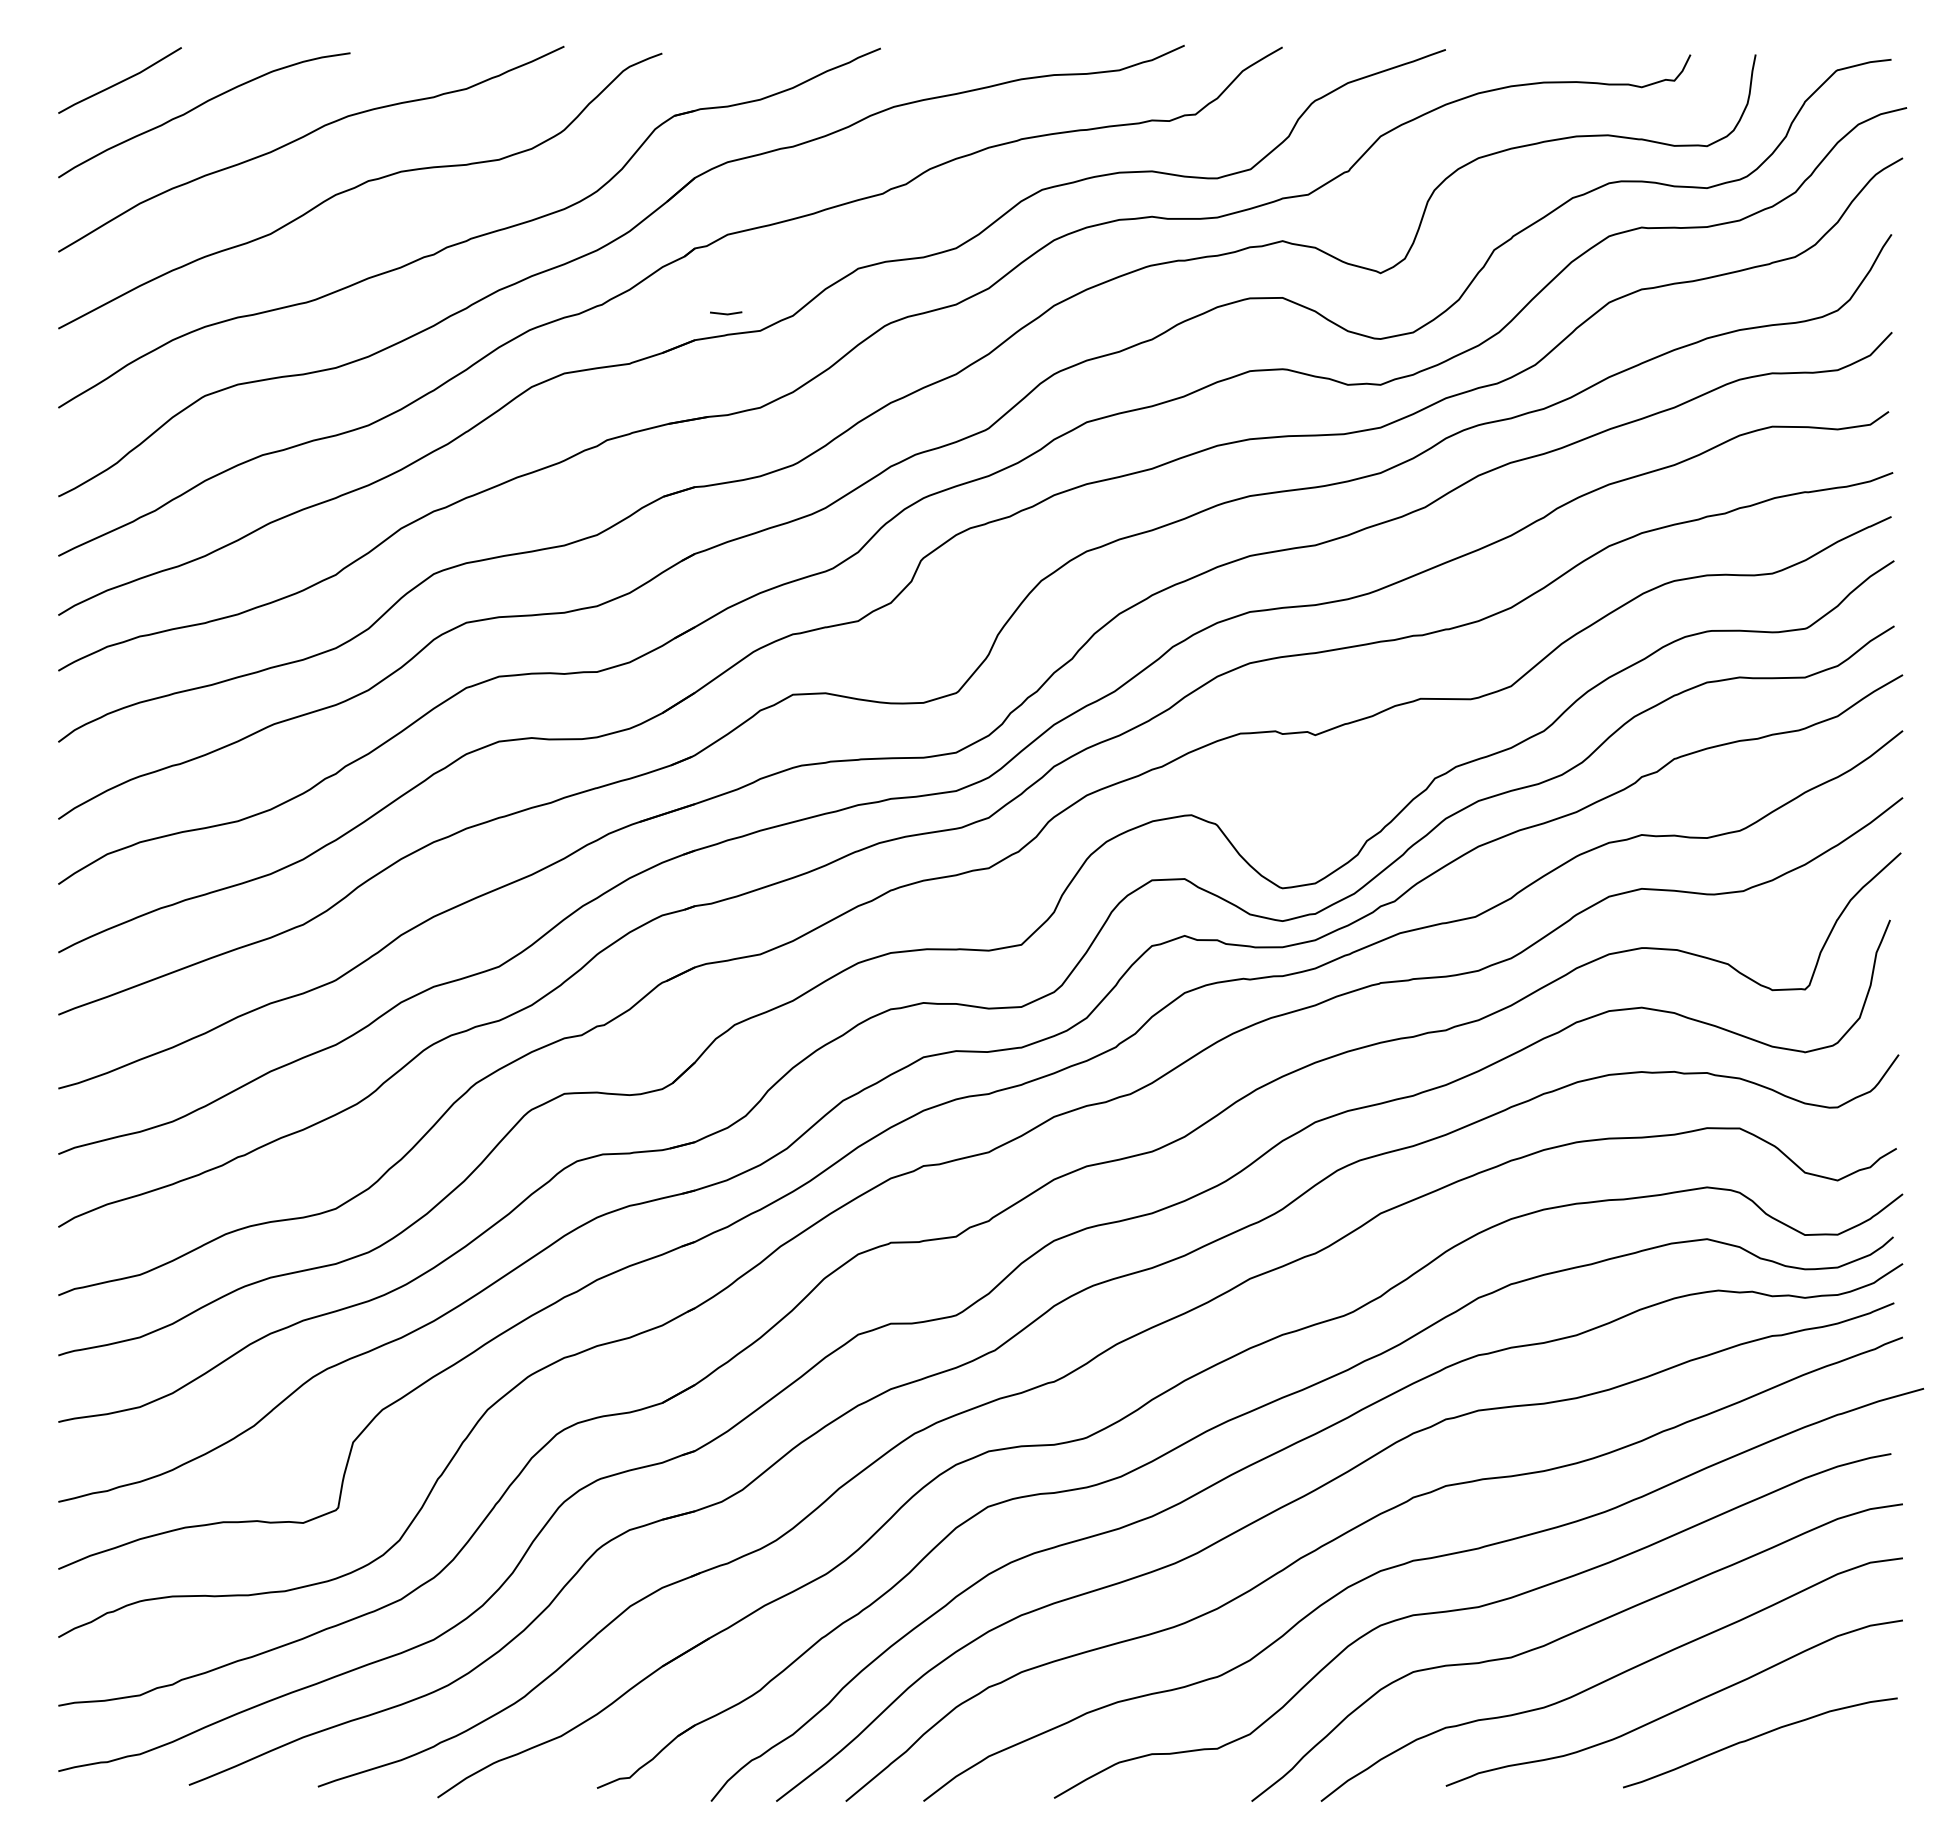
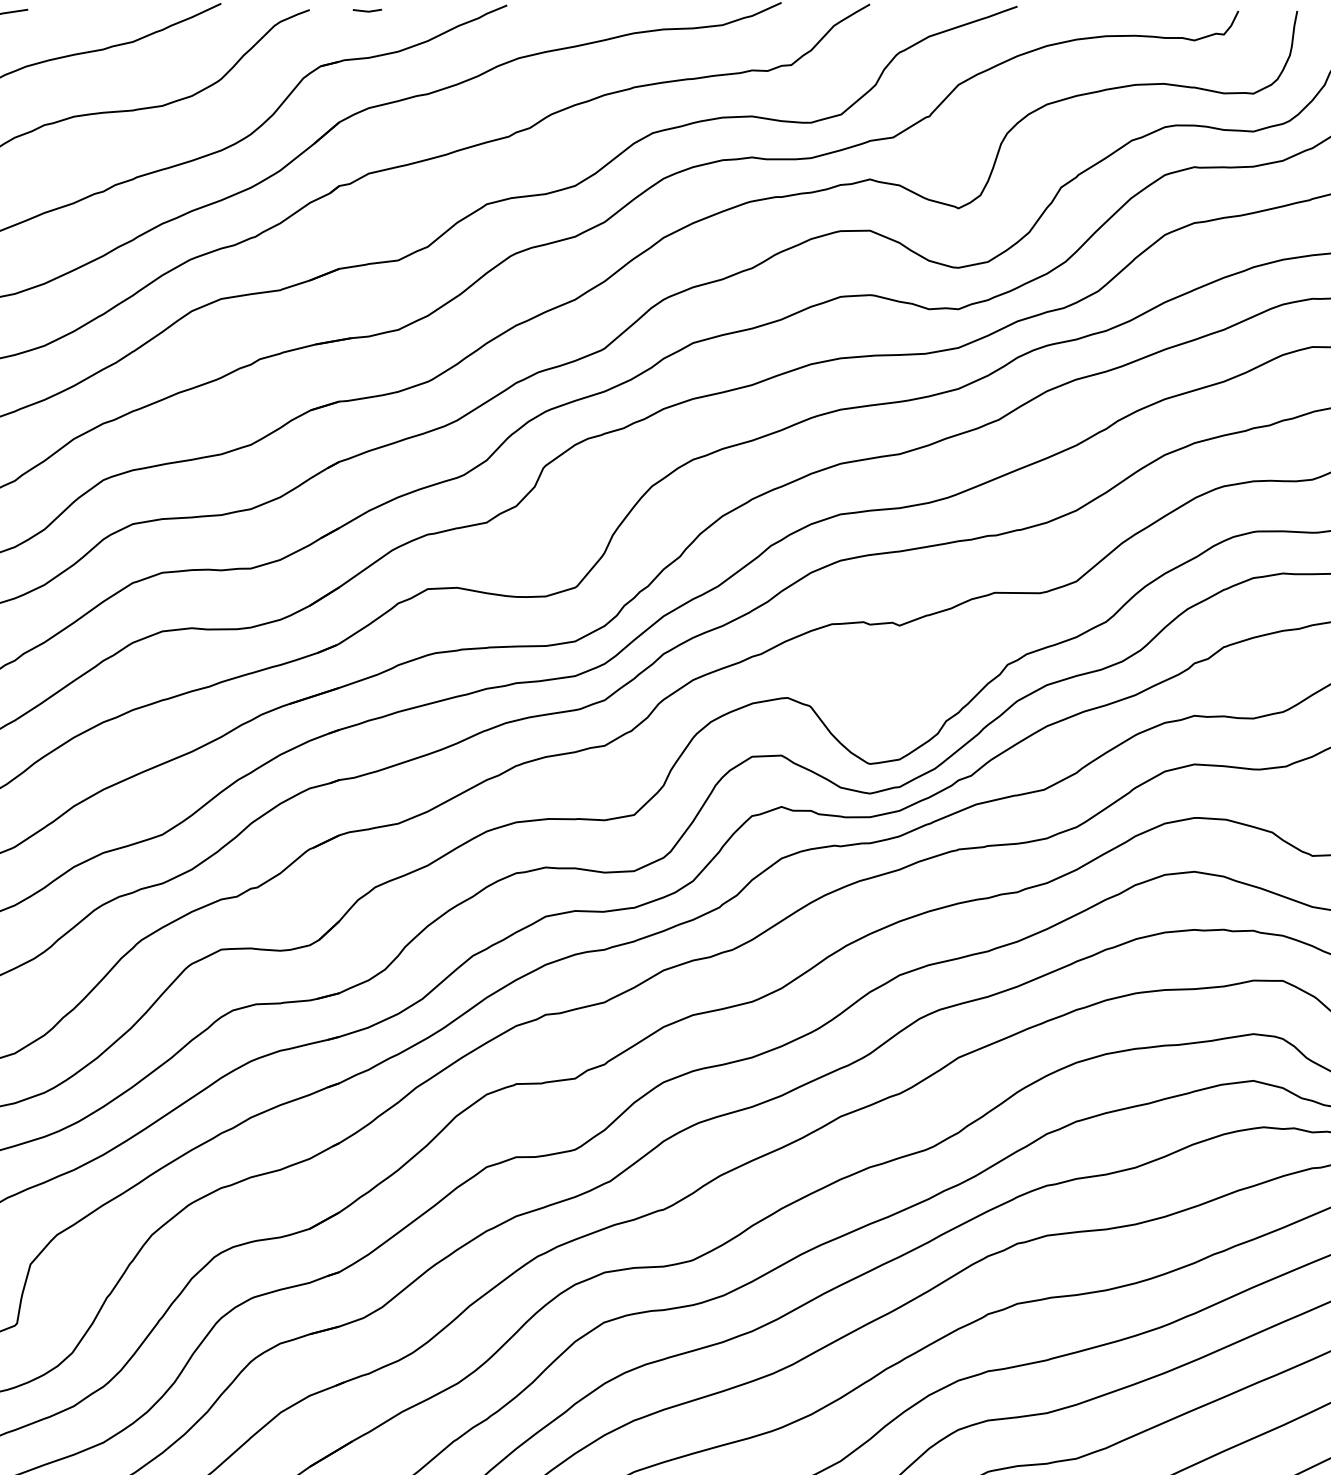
line: (726, 313) -> (367, 10), moved

